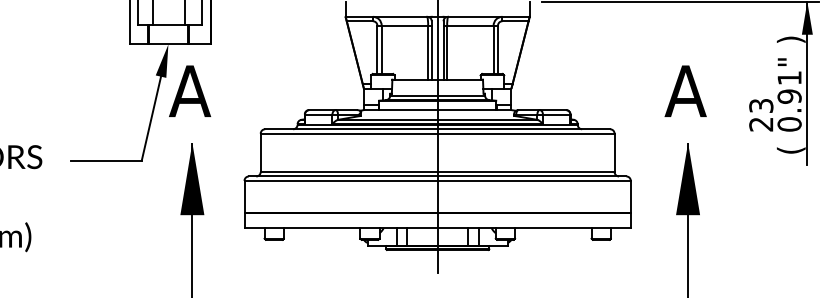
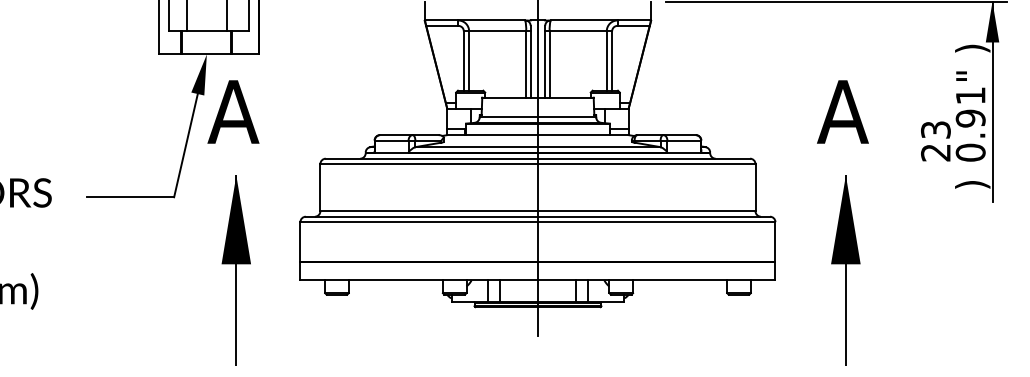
text: (790, 150) -> (971, 184), ( -> )

